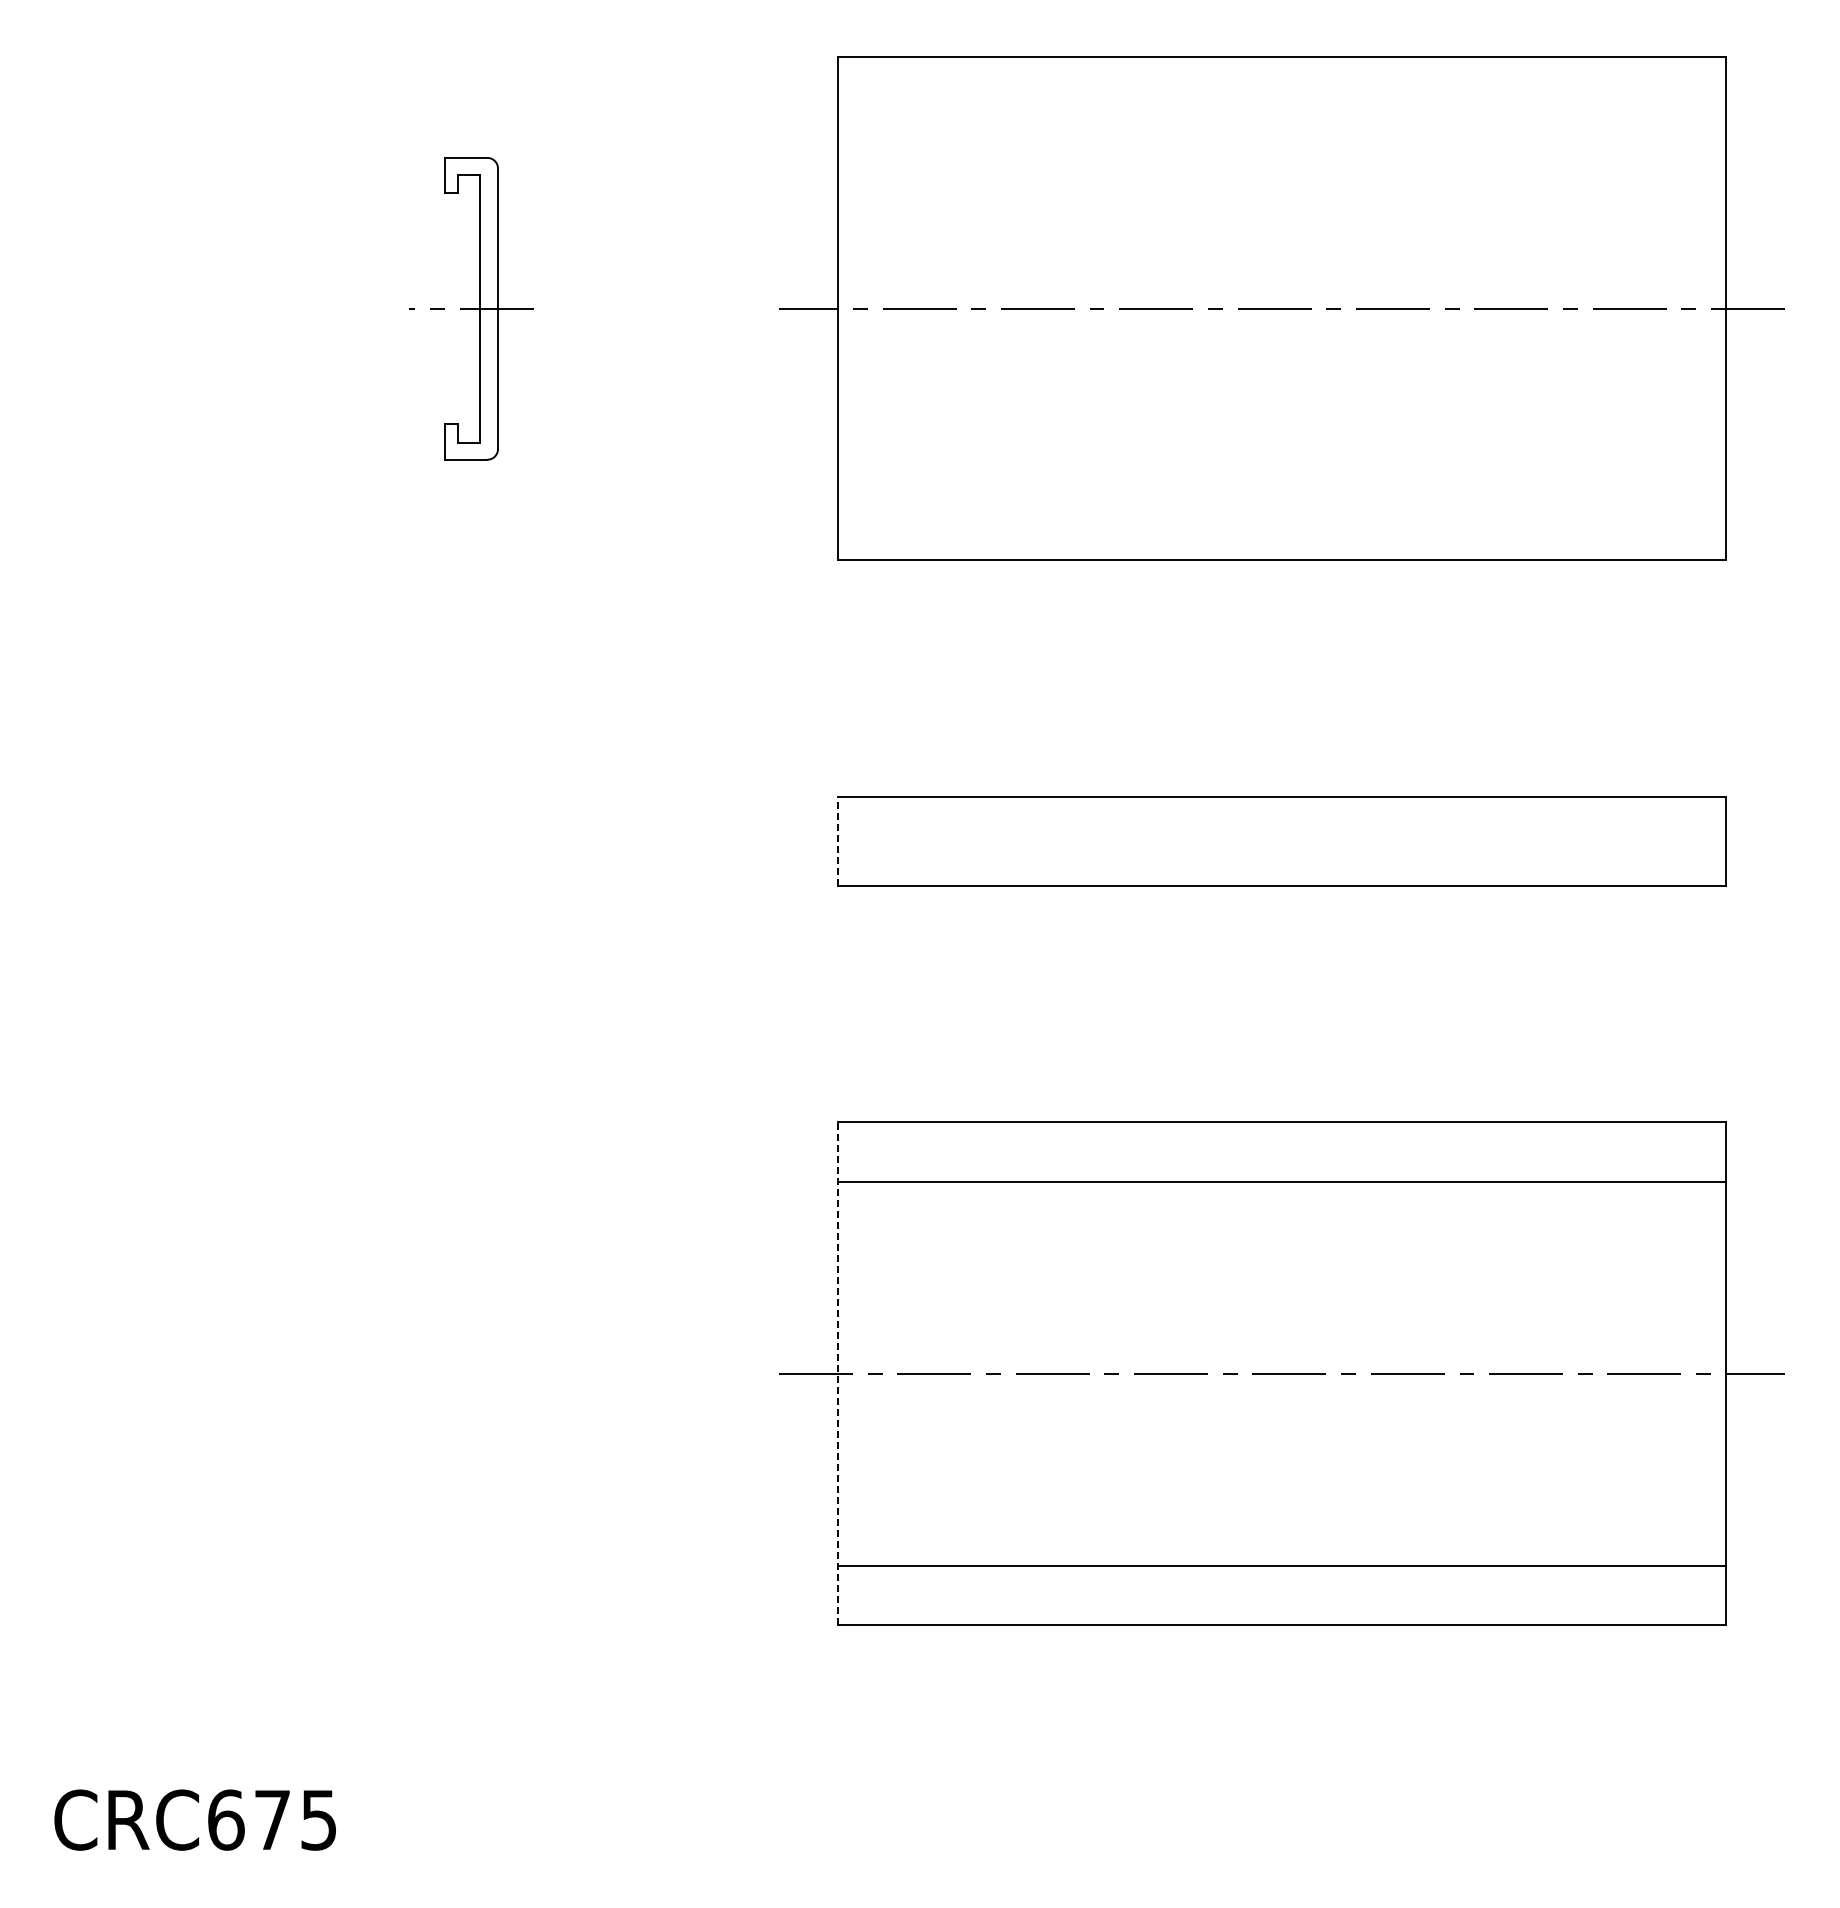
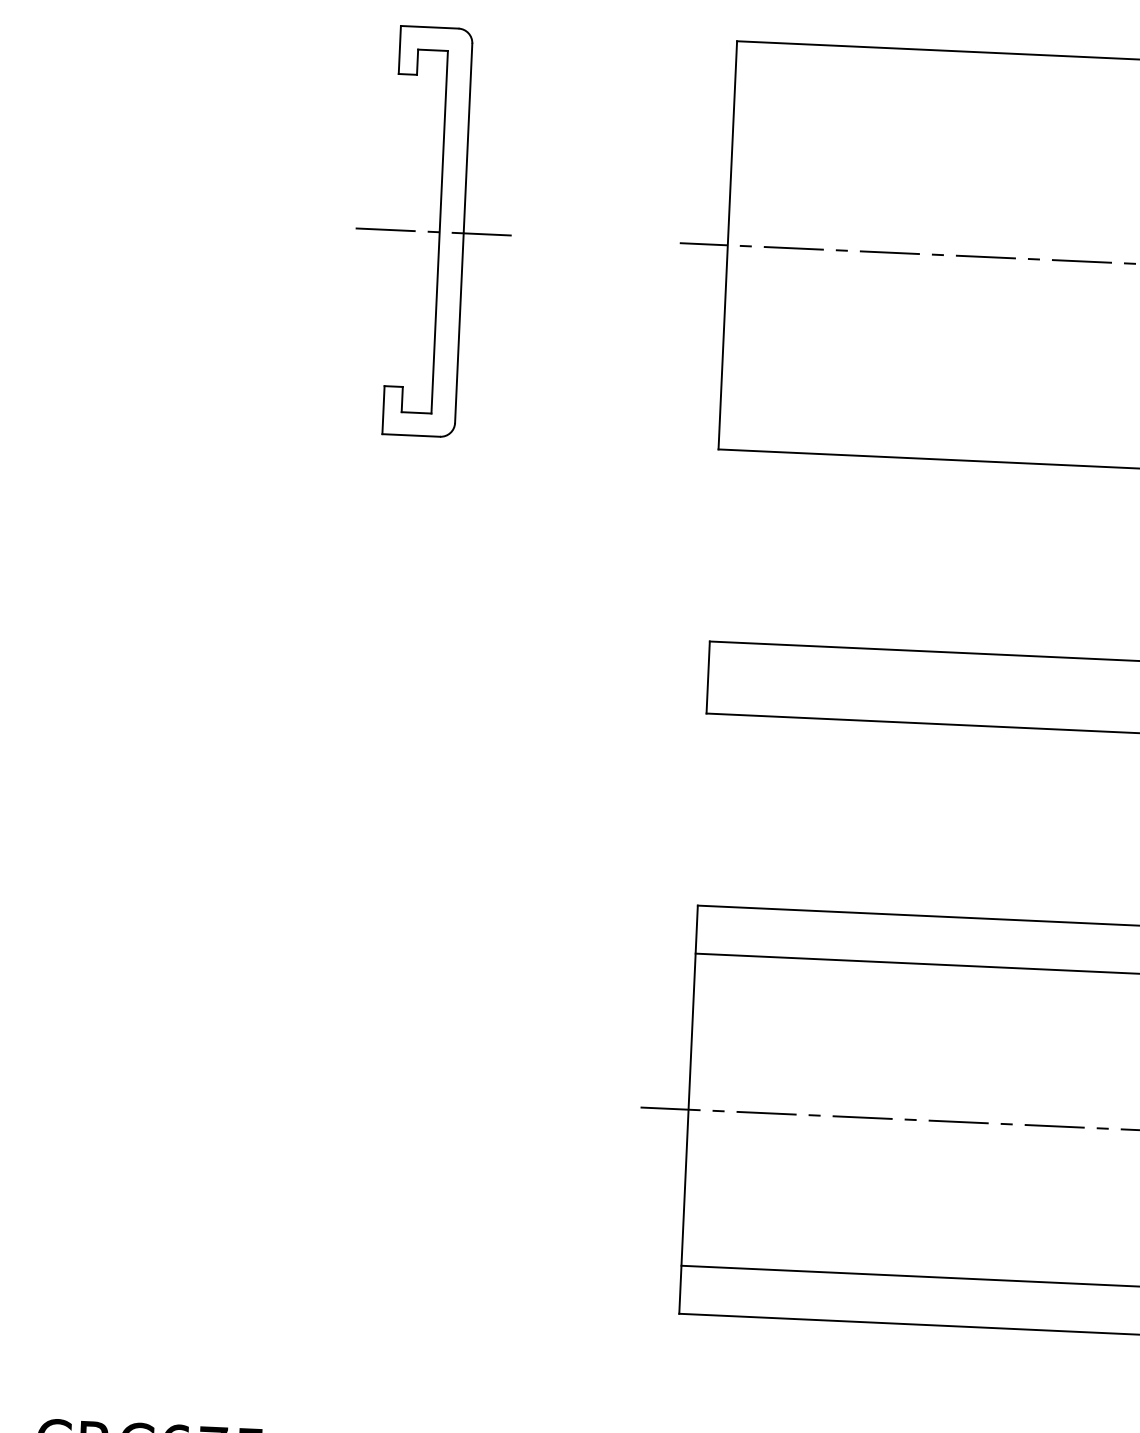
part: (475, 308) -> (433, 231), size x1.67
line: (838, 840) -> (708, 676), dashed -> solid
line: (838, 1373) -> (688, 1109), dashed -> solid

